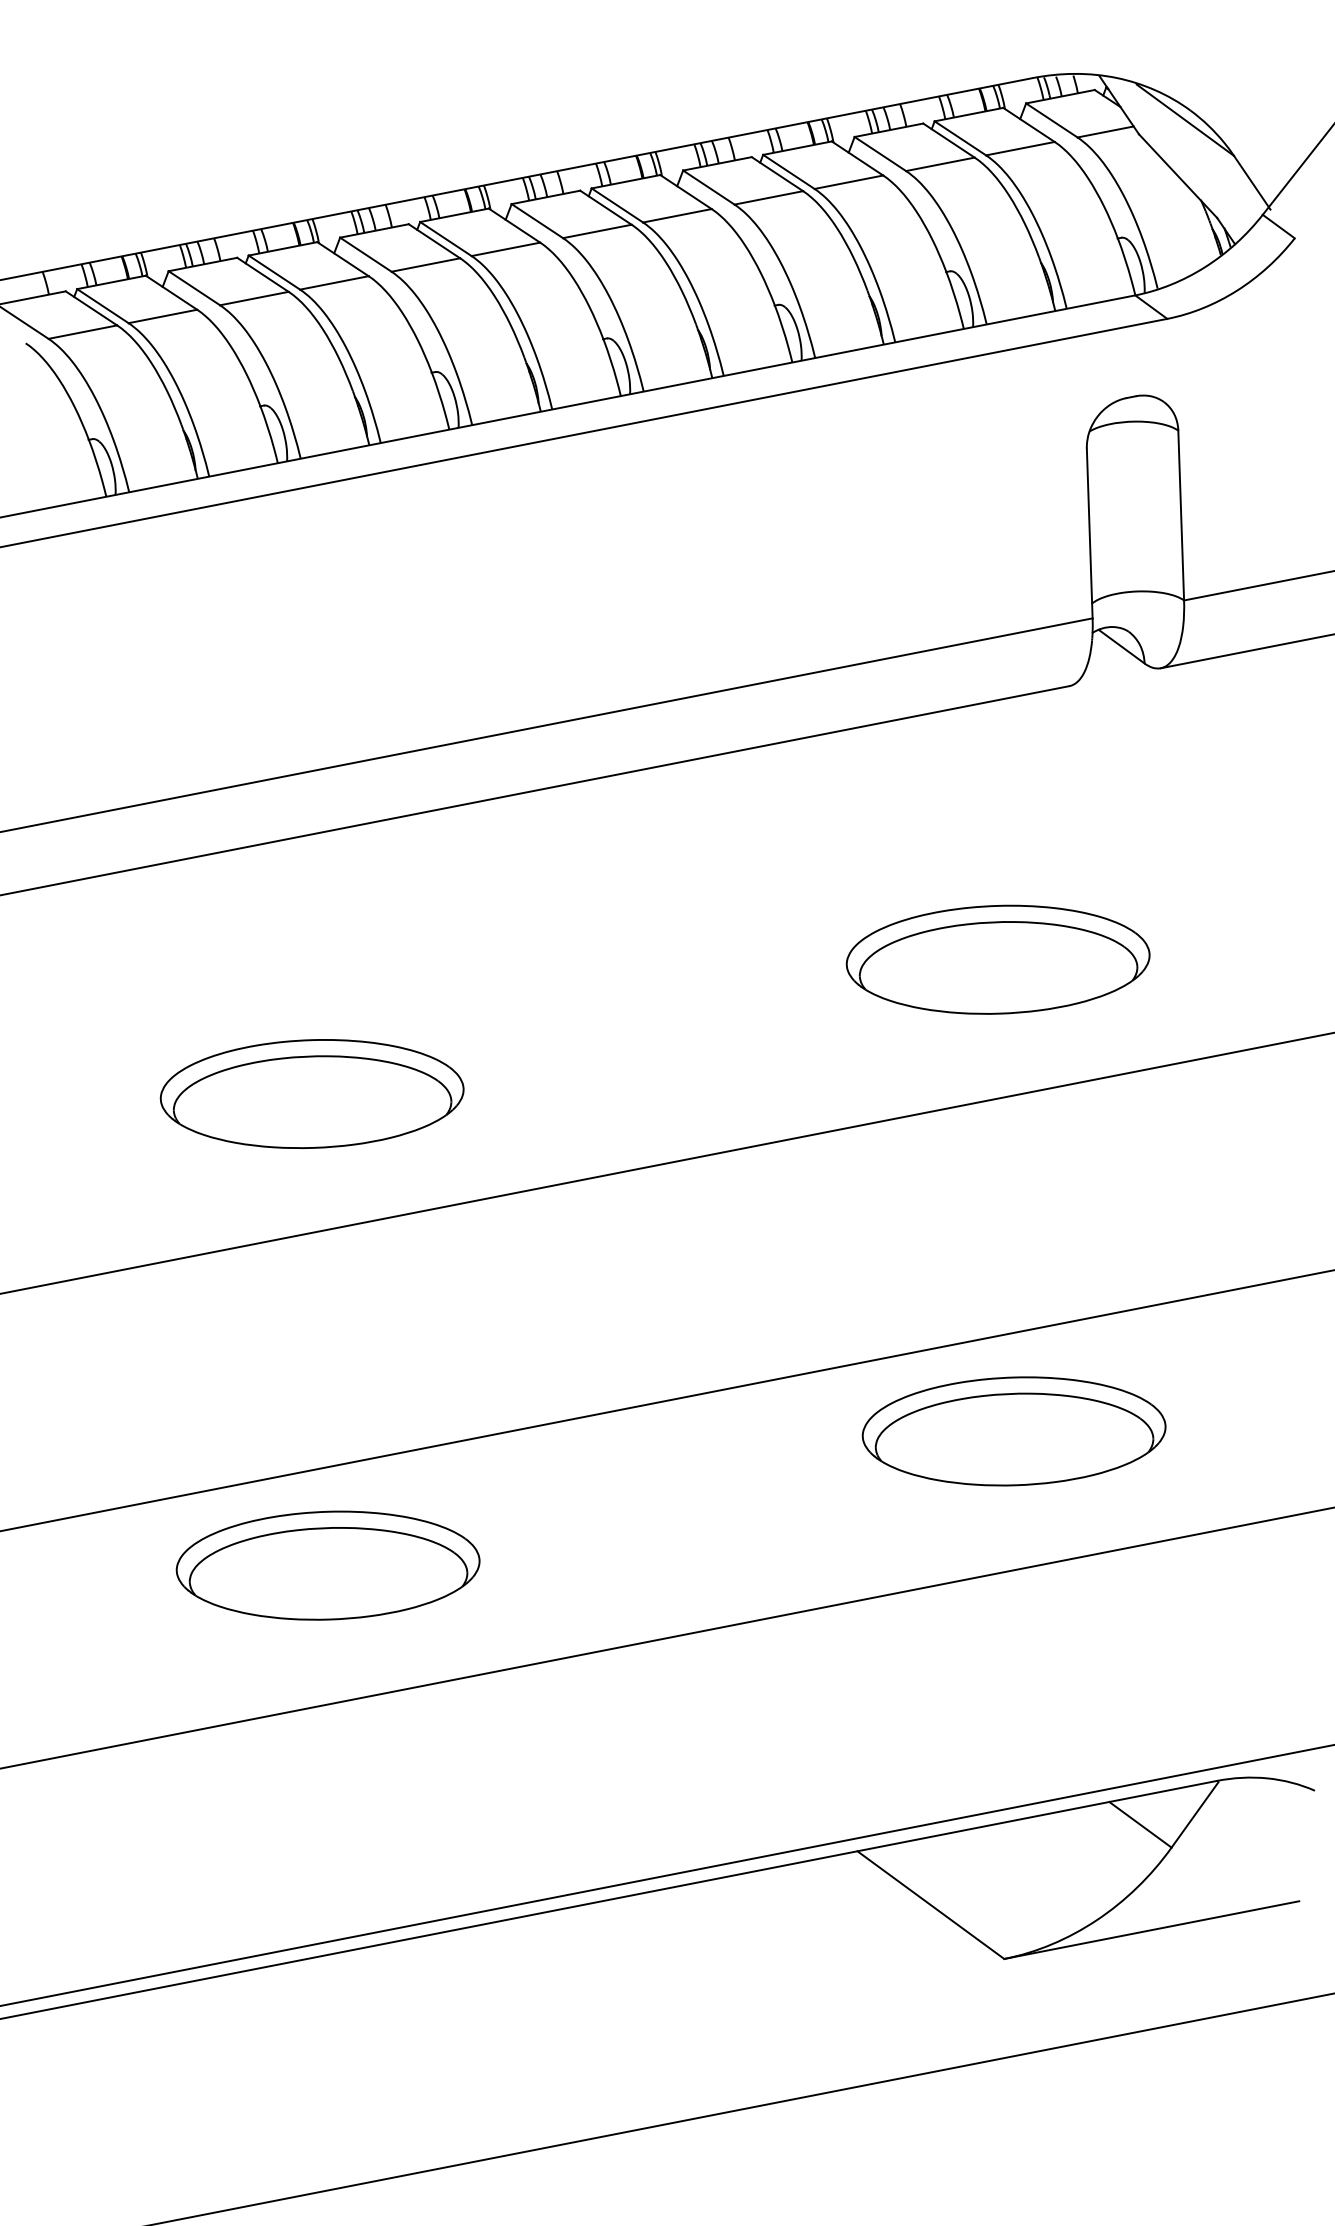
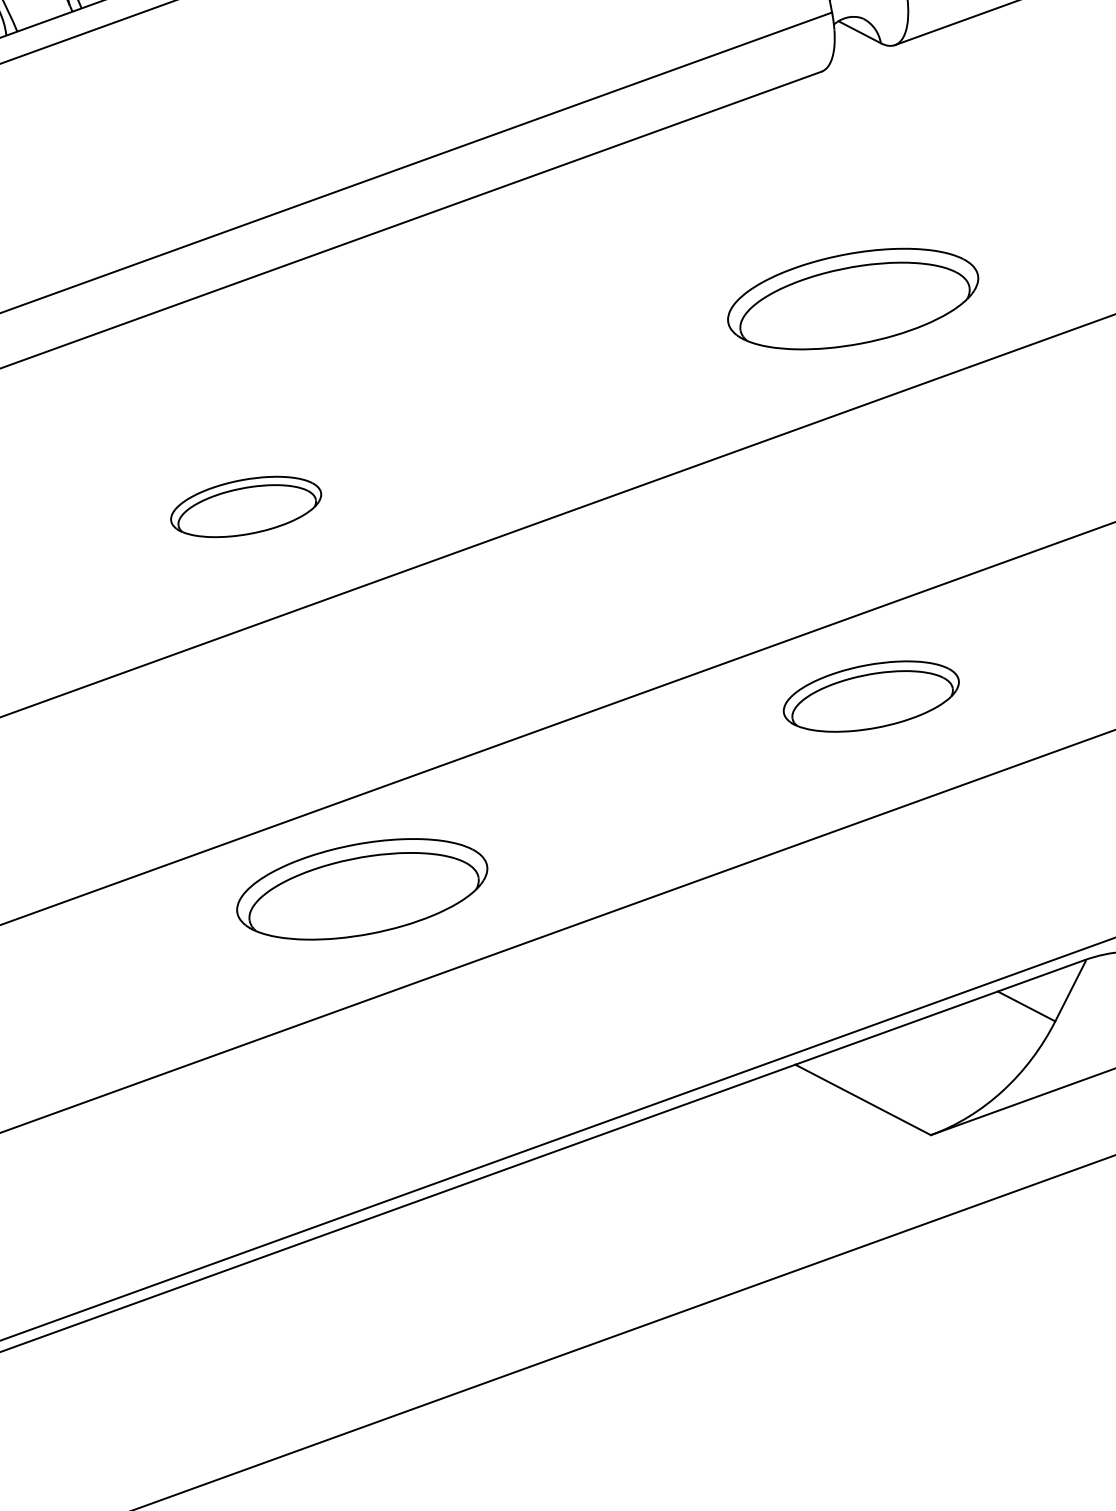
part: (997, 959) -> (852, 298), moved
part: (311, 1093) -> (245, 506), size x0.6
part: (1013, 1431) -> (870, 696), size x0.7
part: (327, 1565) -> (361, 889), moved

